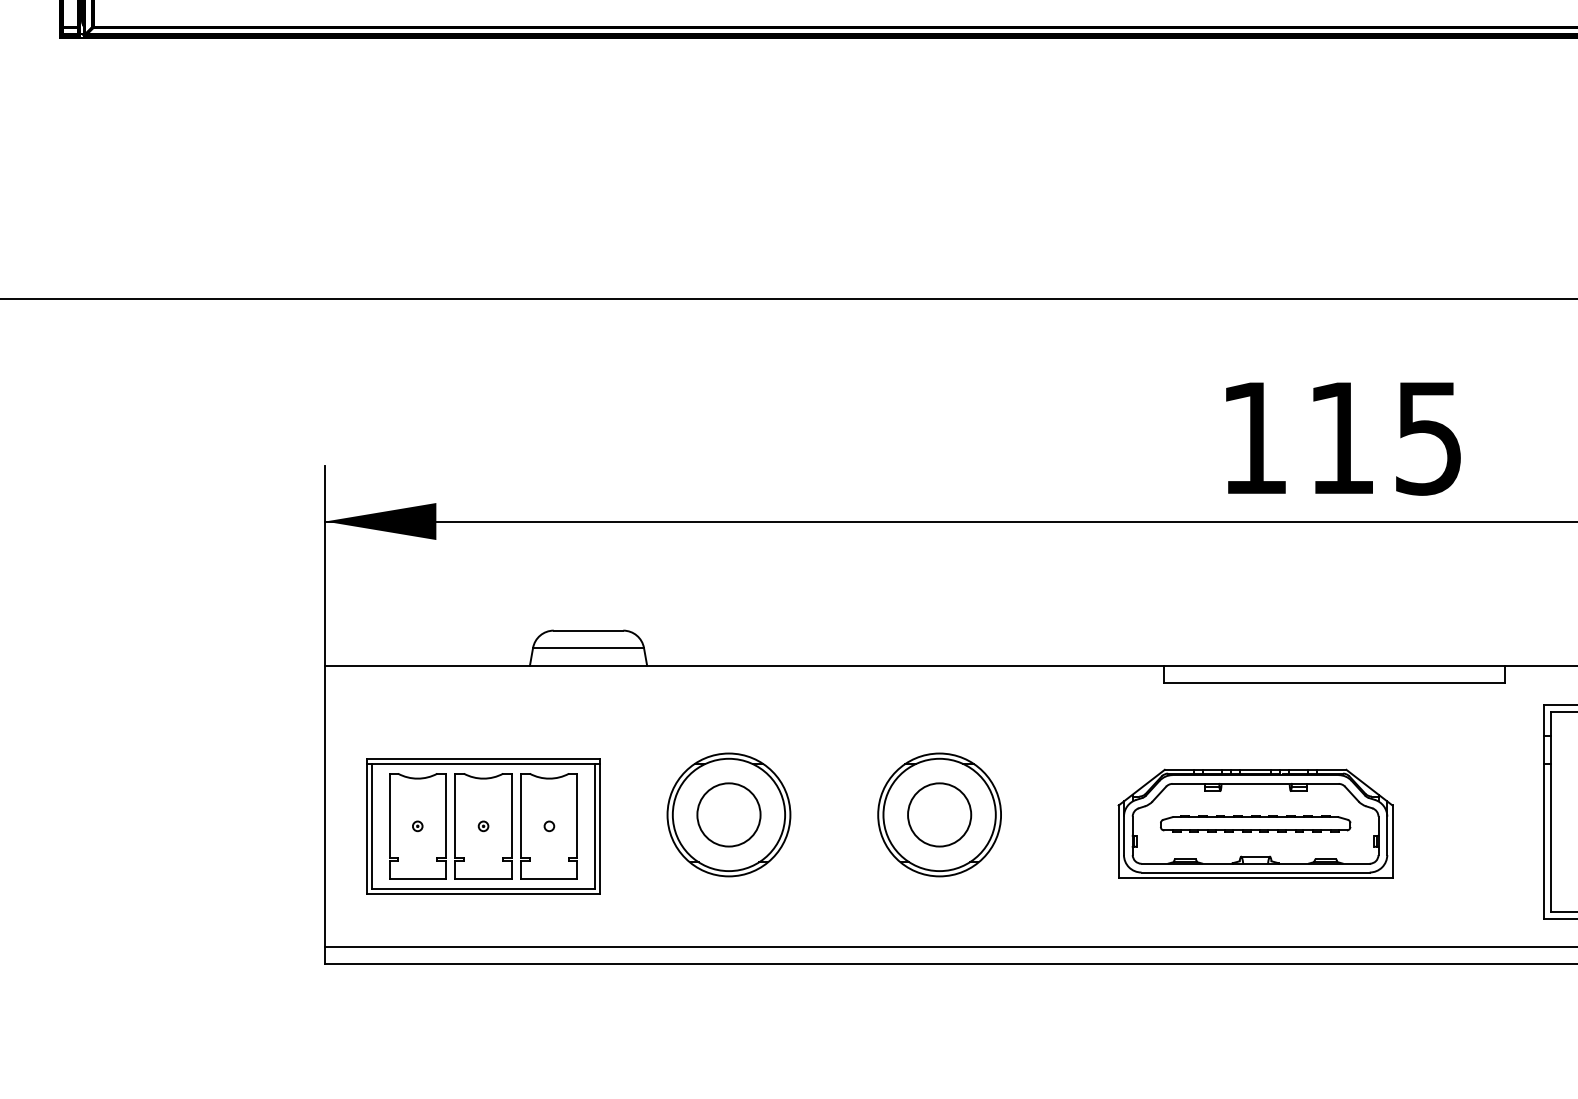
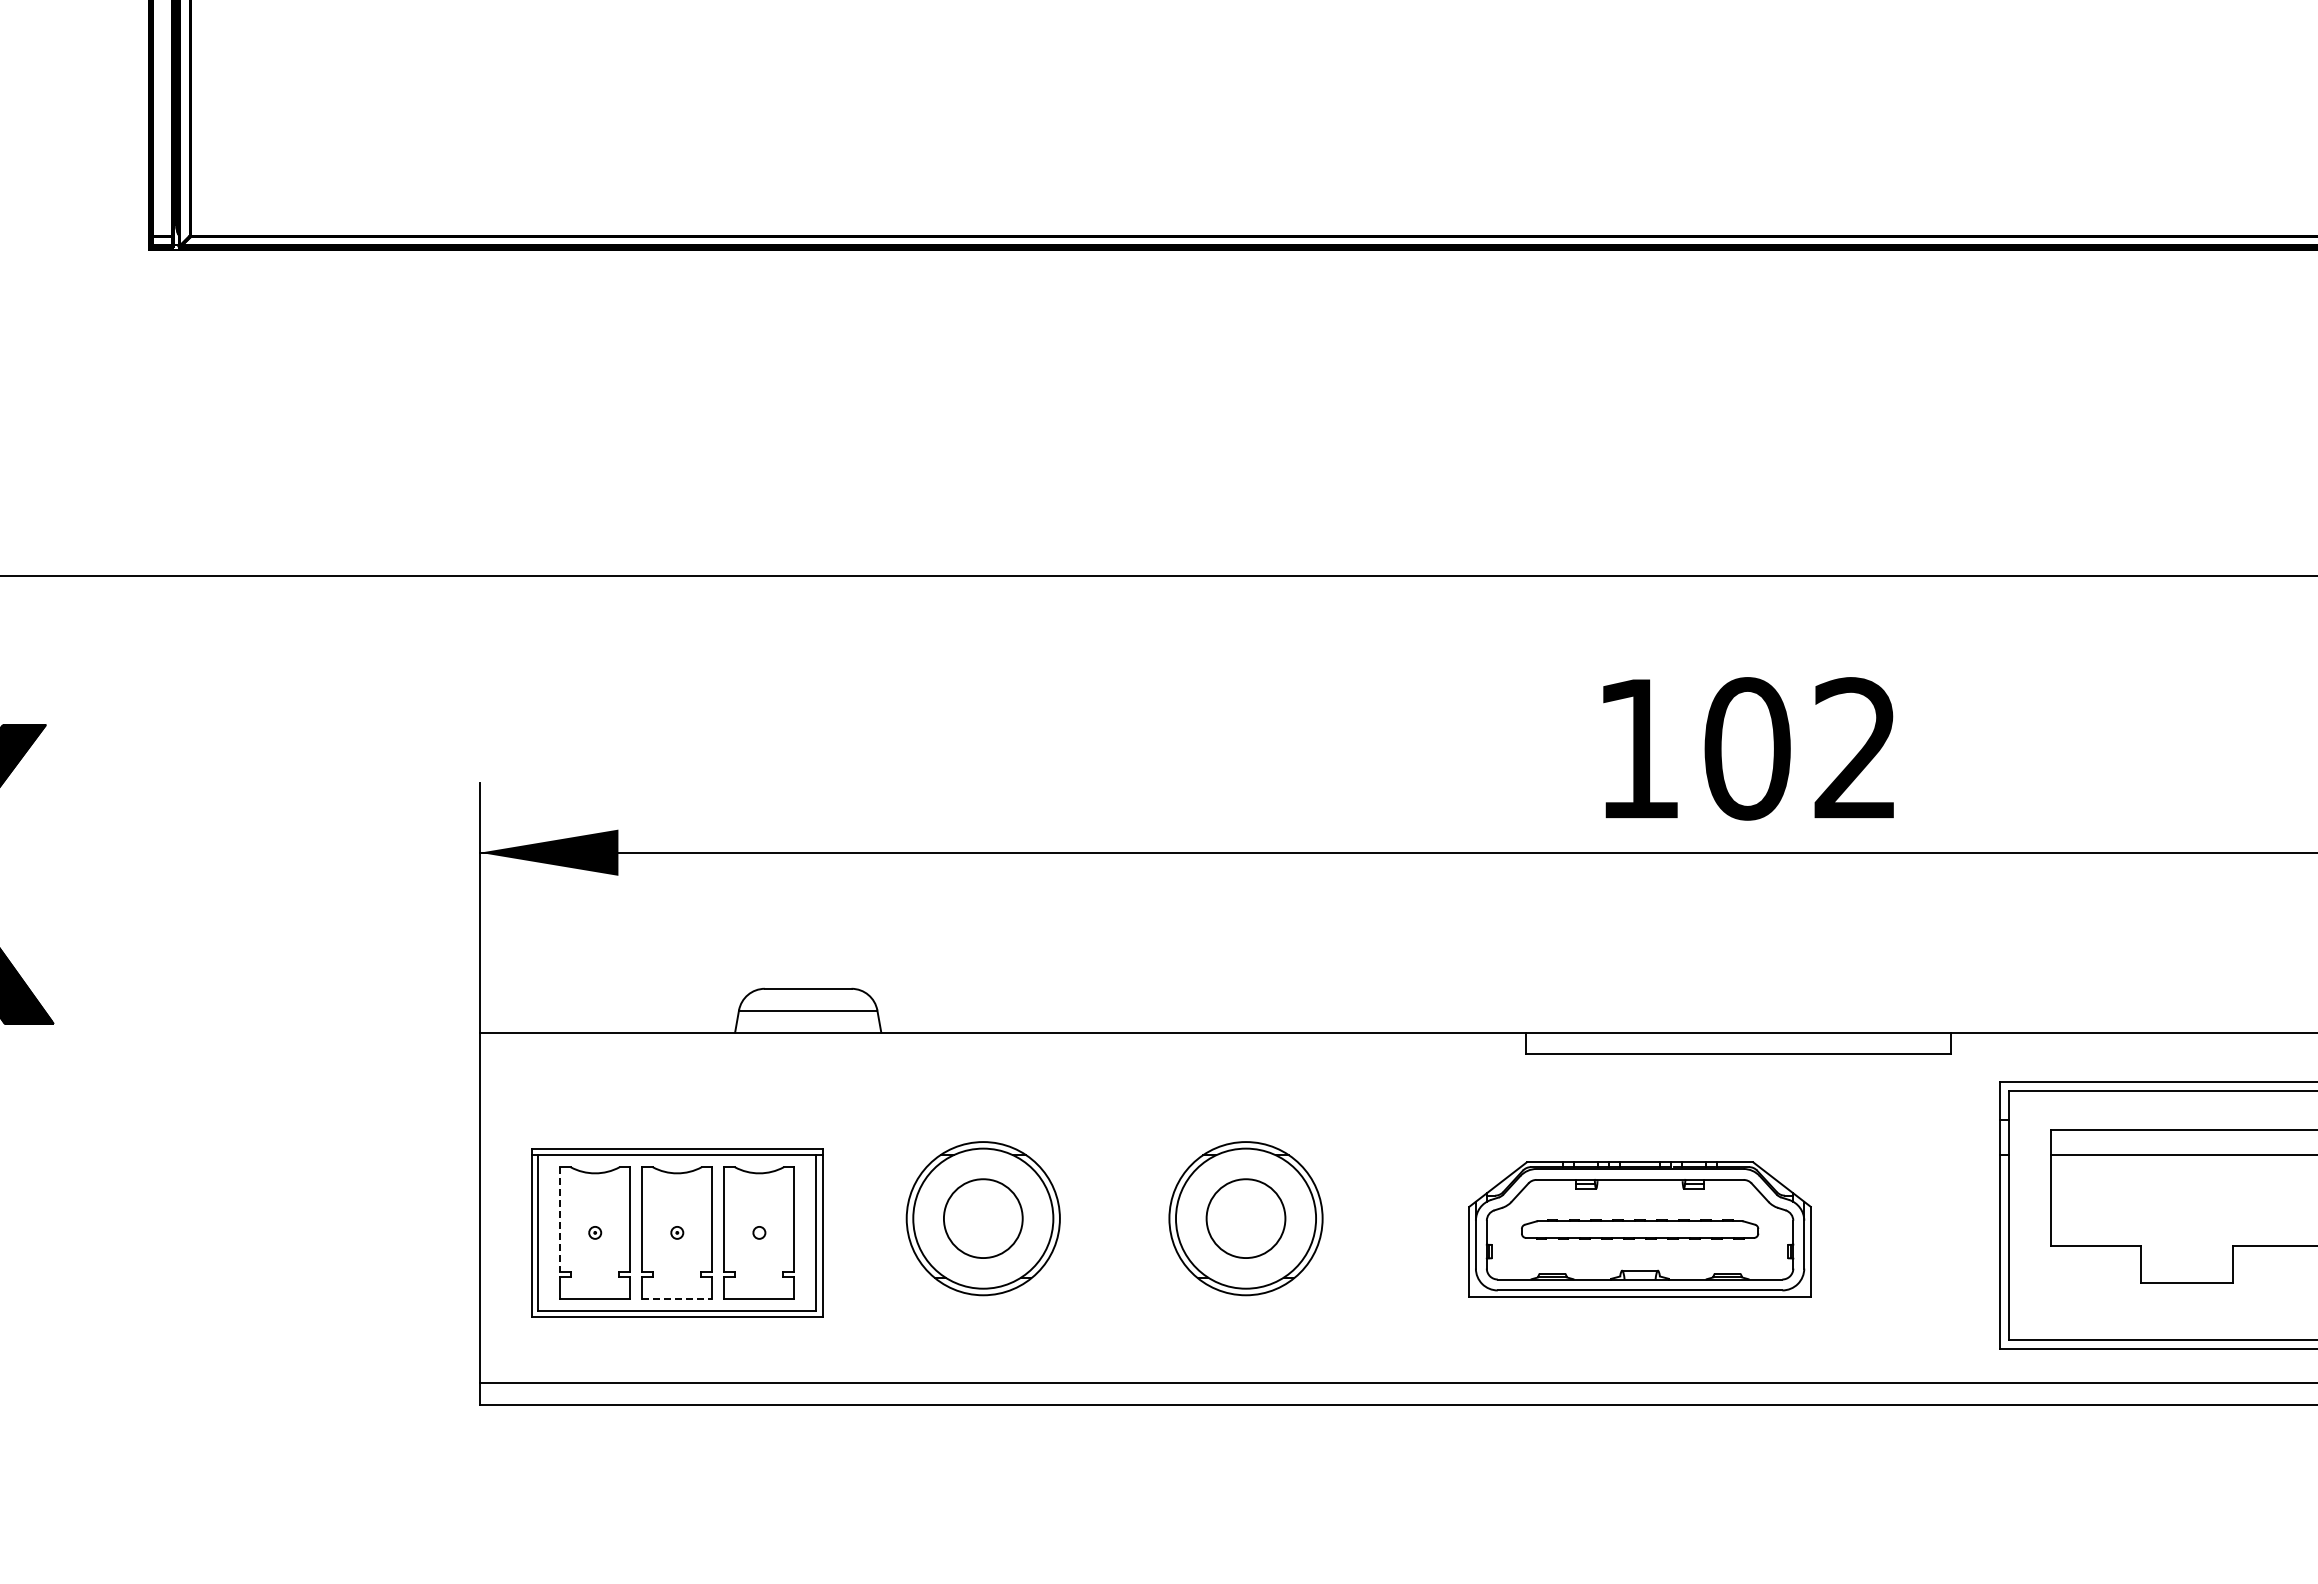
text: (1383, 437) -> (1799, 748), 115 -> 102
line: (389, 815) -> (560, 1219), solid -> dashed
line: (483, 878) -> (677, 1298), solid -> dashed

